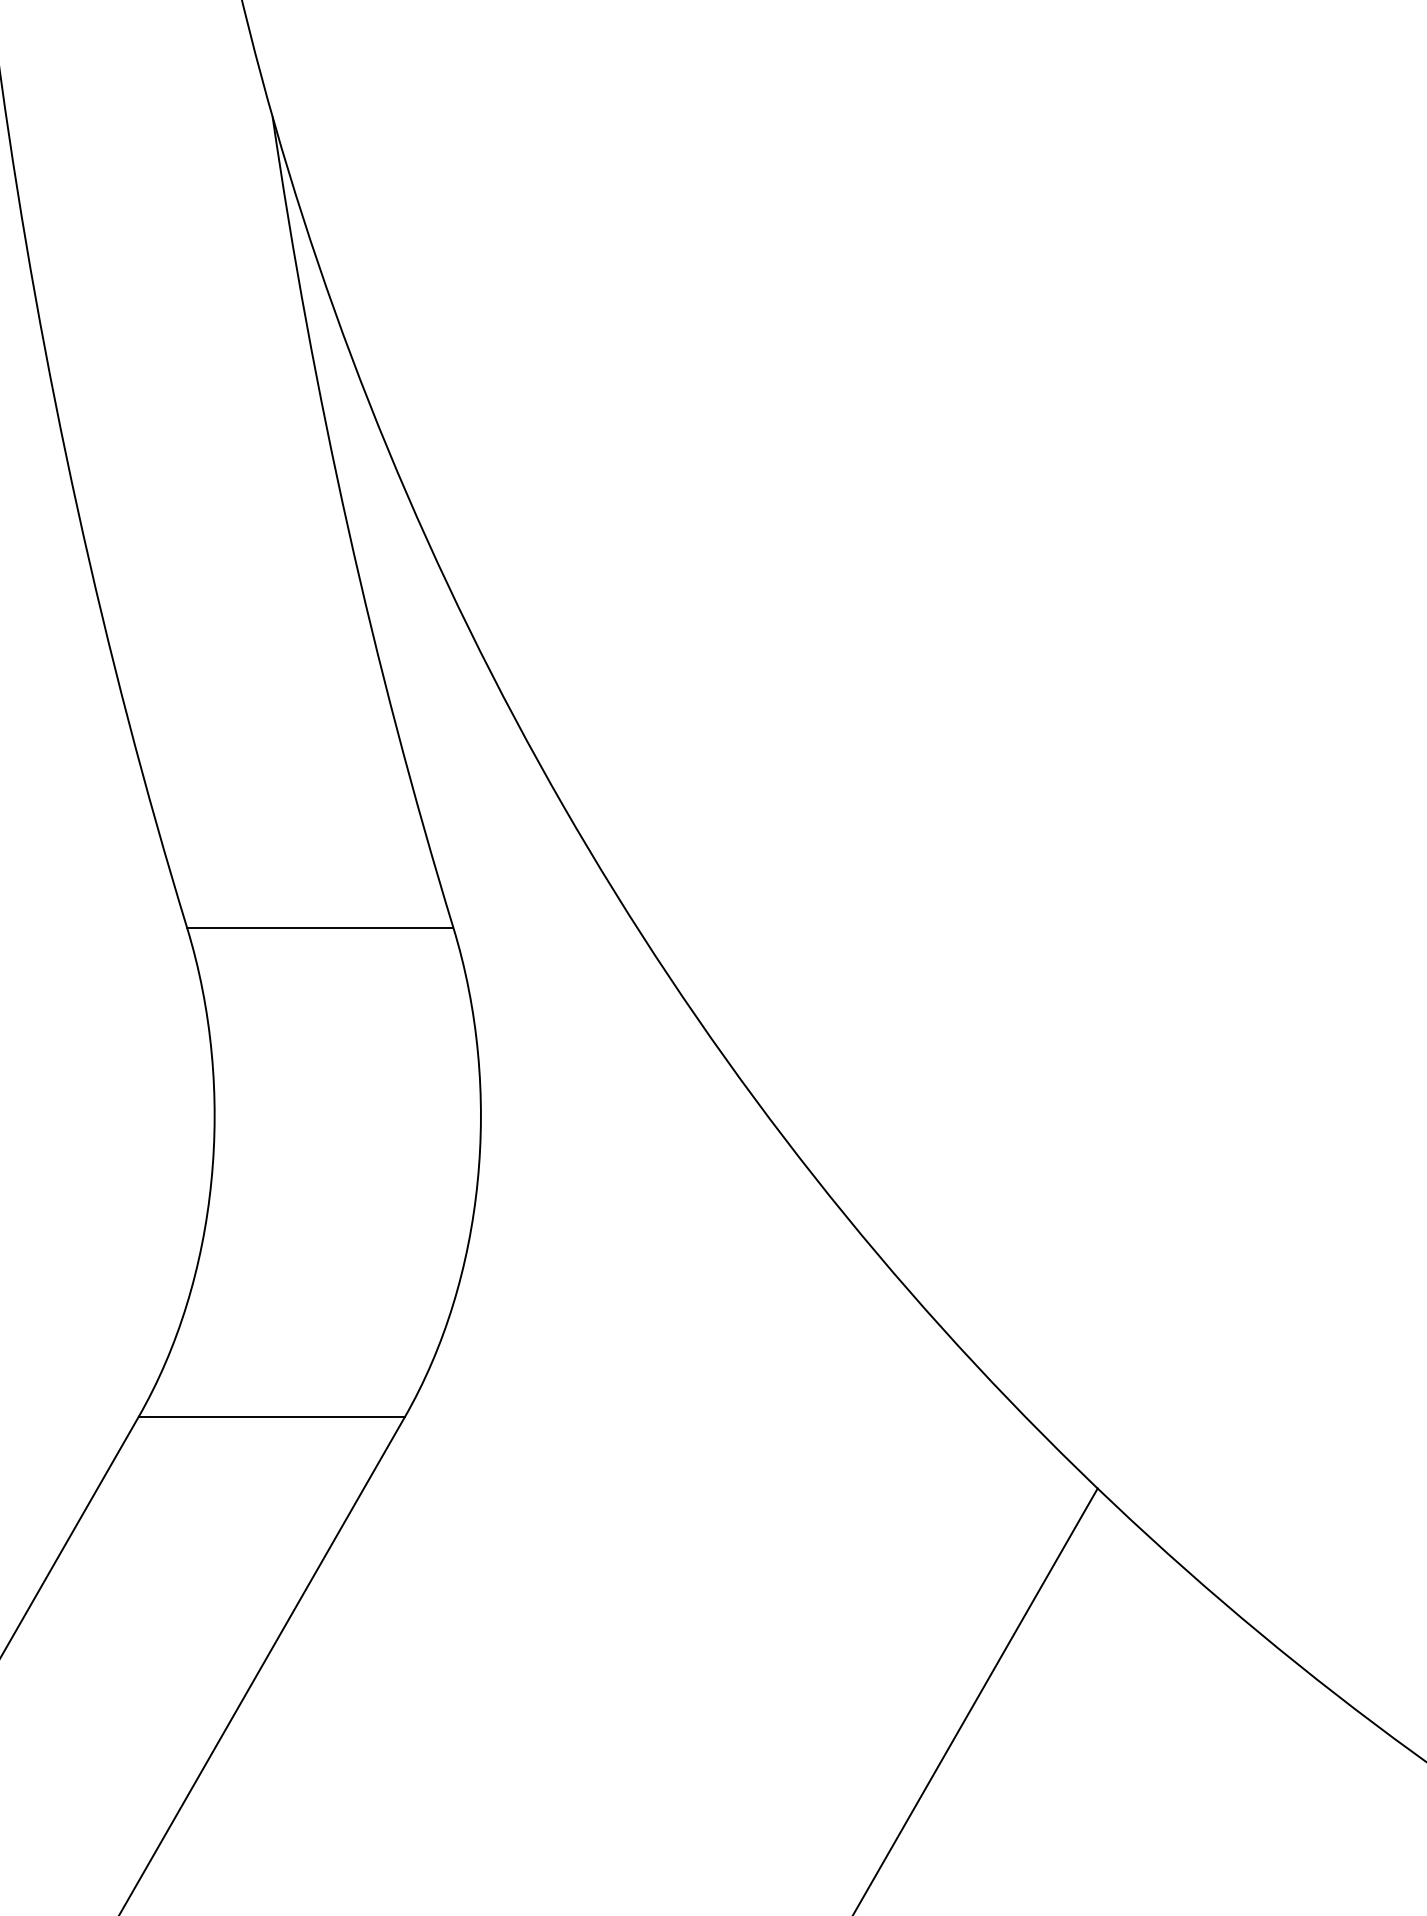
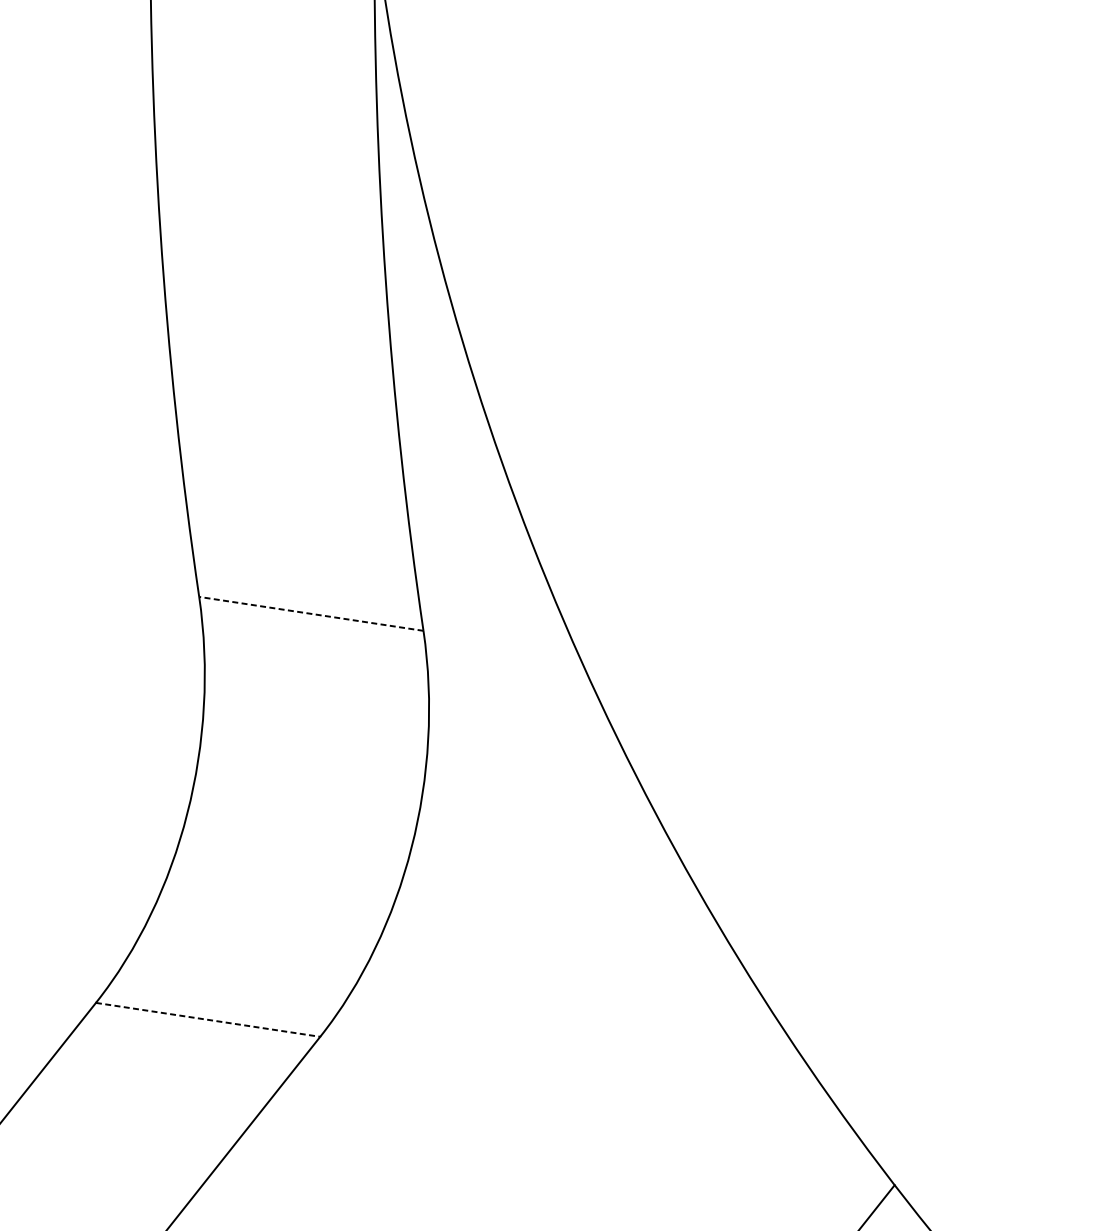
line: (319, 927) -> (310, 613), solid -> dashed
line: (272, 1417) -> (208, 1020), solid -> dashed

